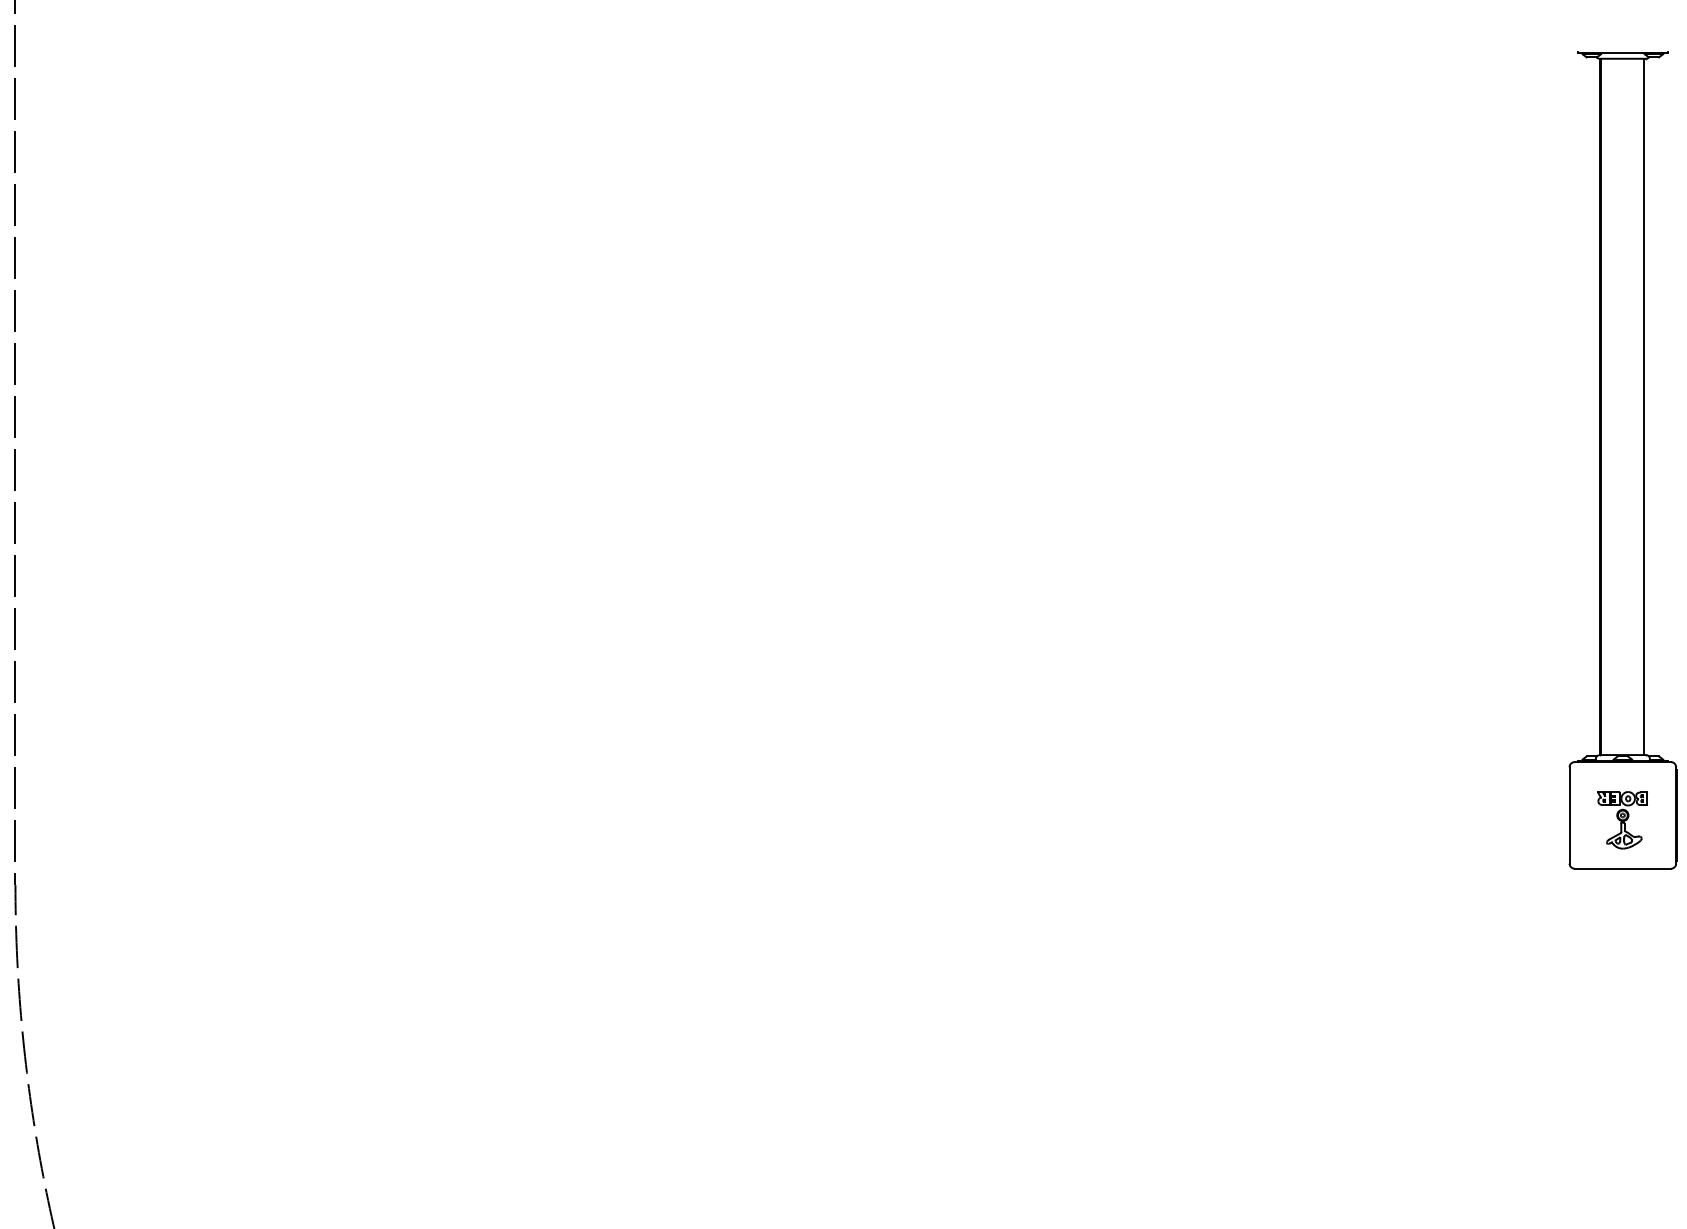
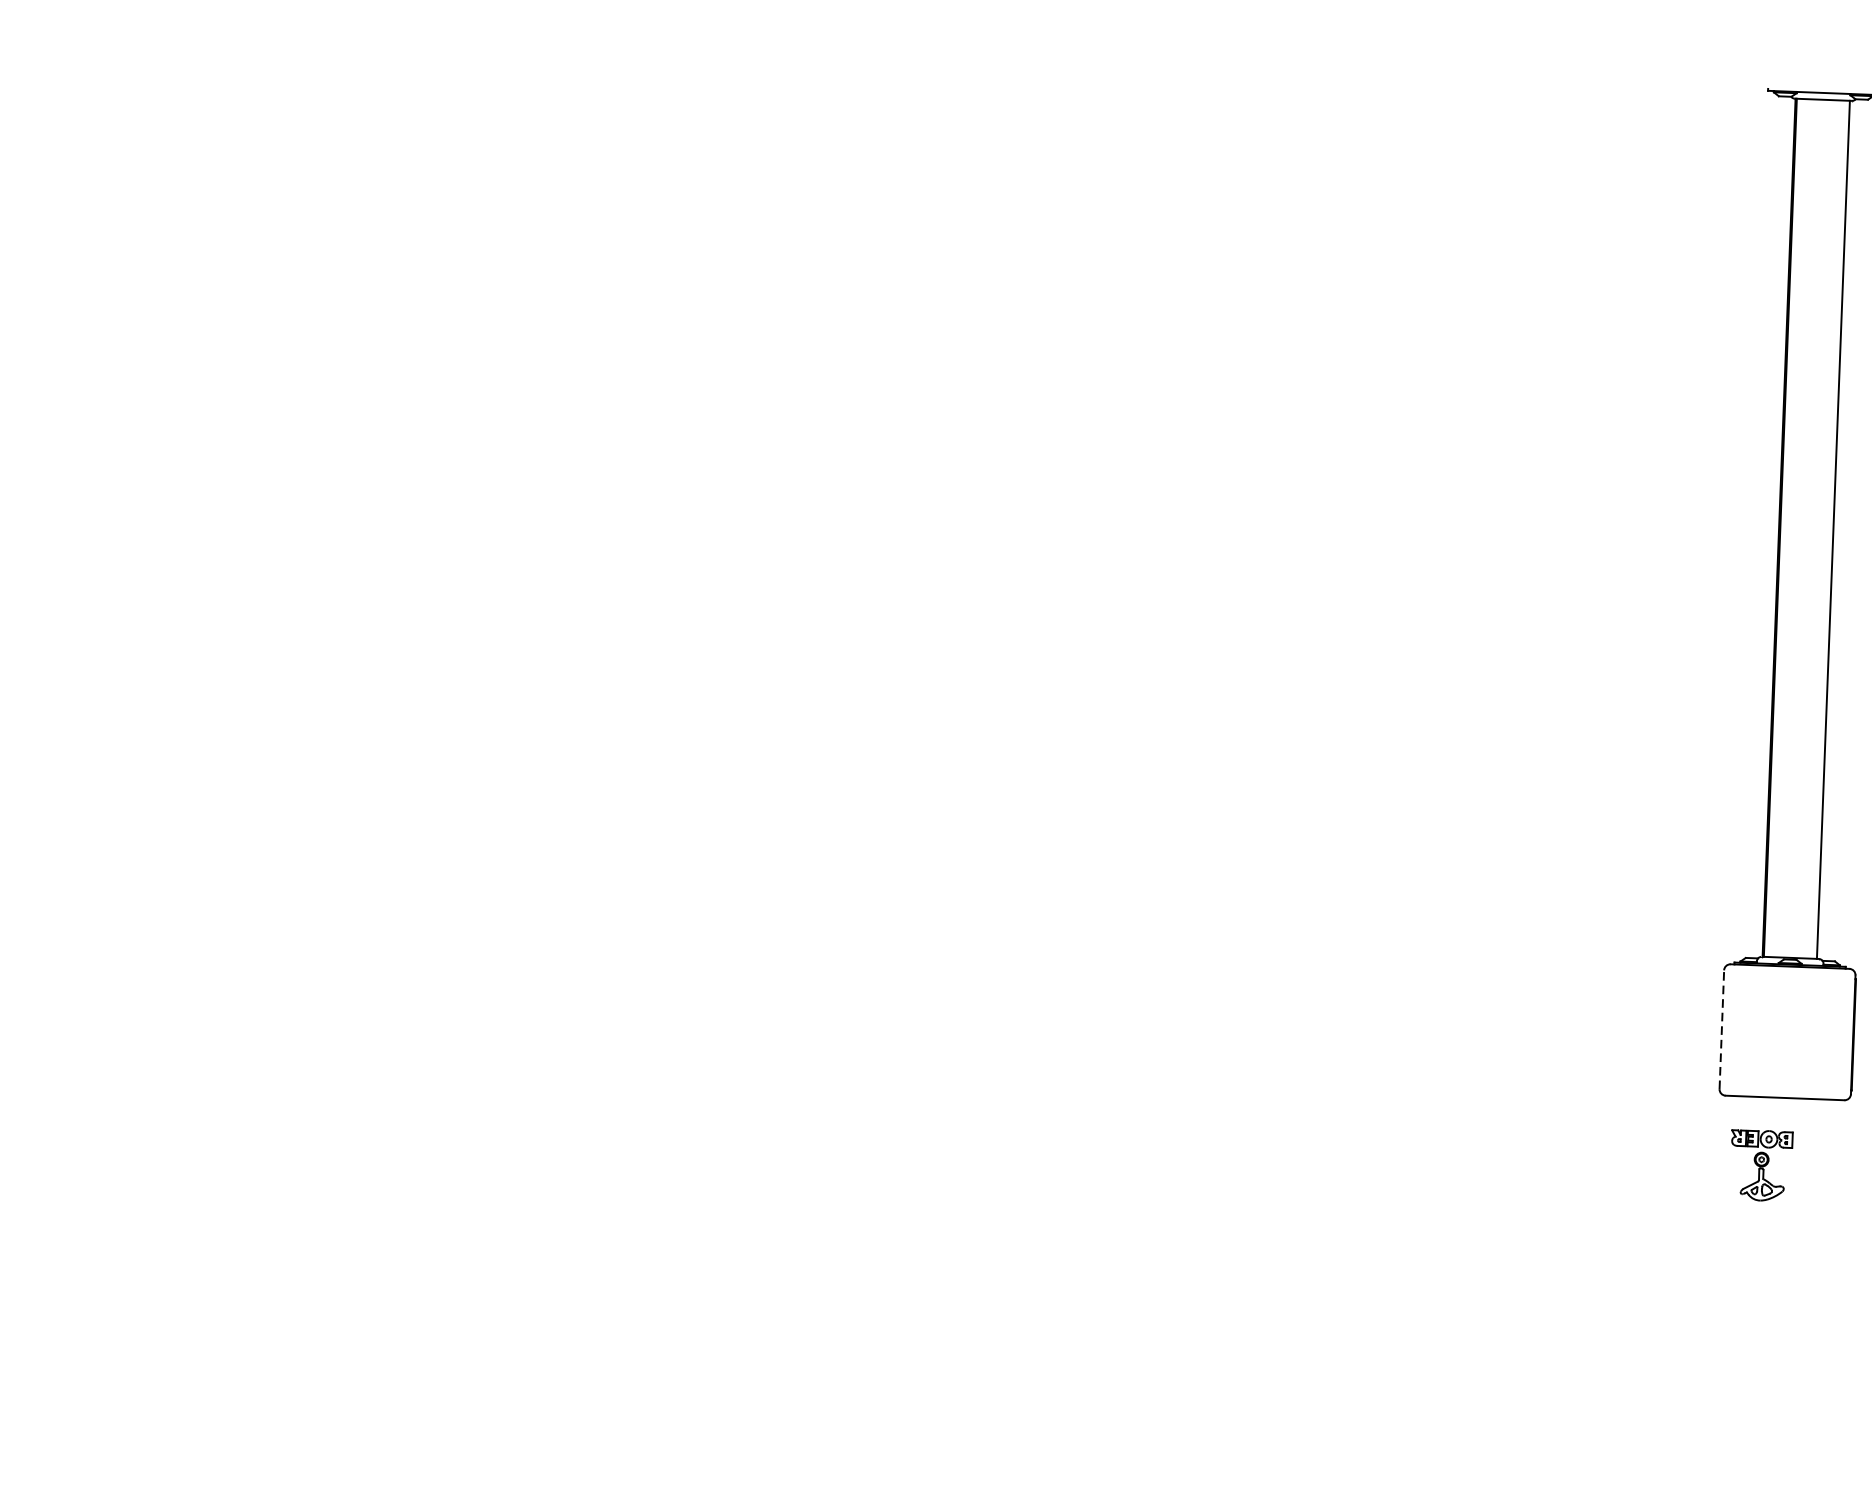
line: (1569, 814) -> (1721, 1028), solid -> dashed
part: (1622, 820) -> (1760, 1165), moved

